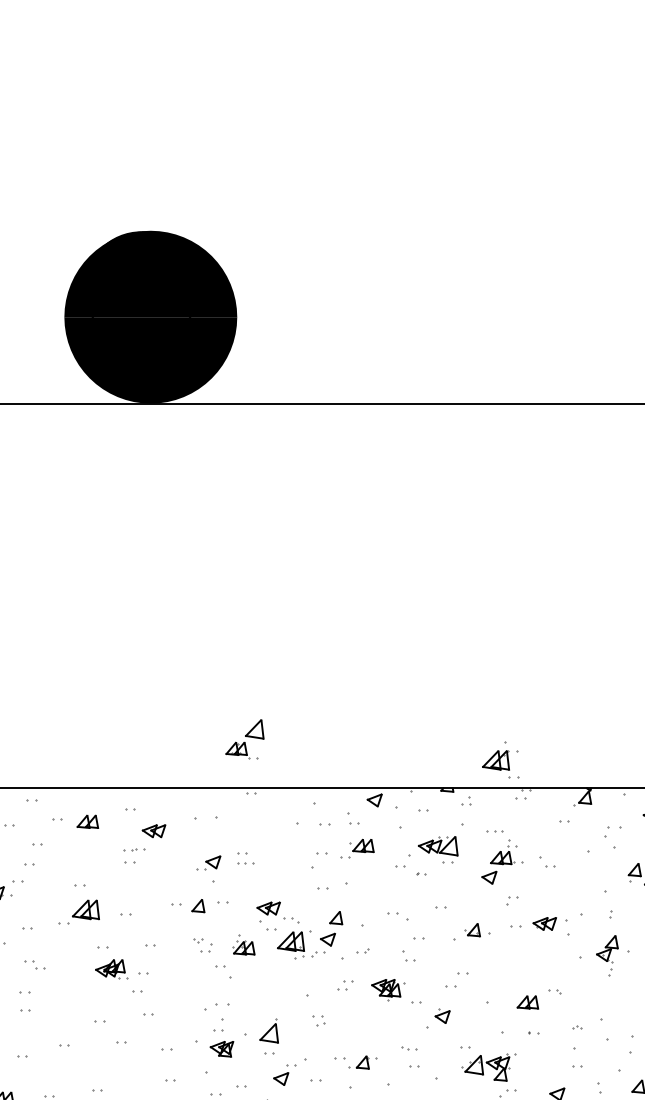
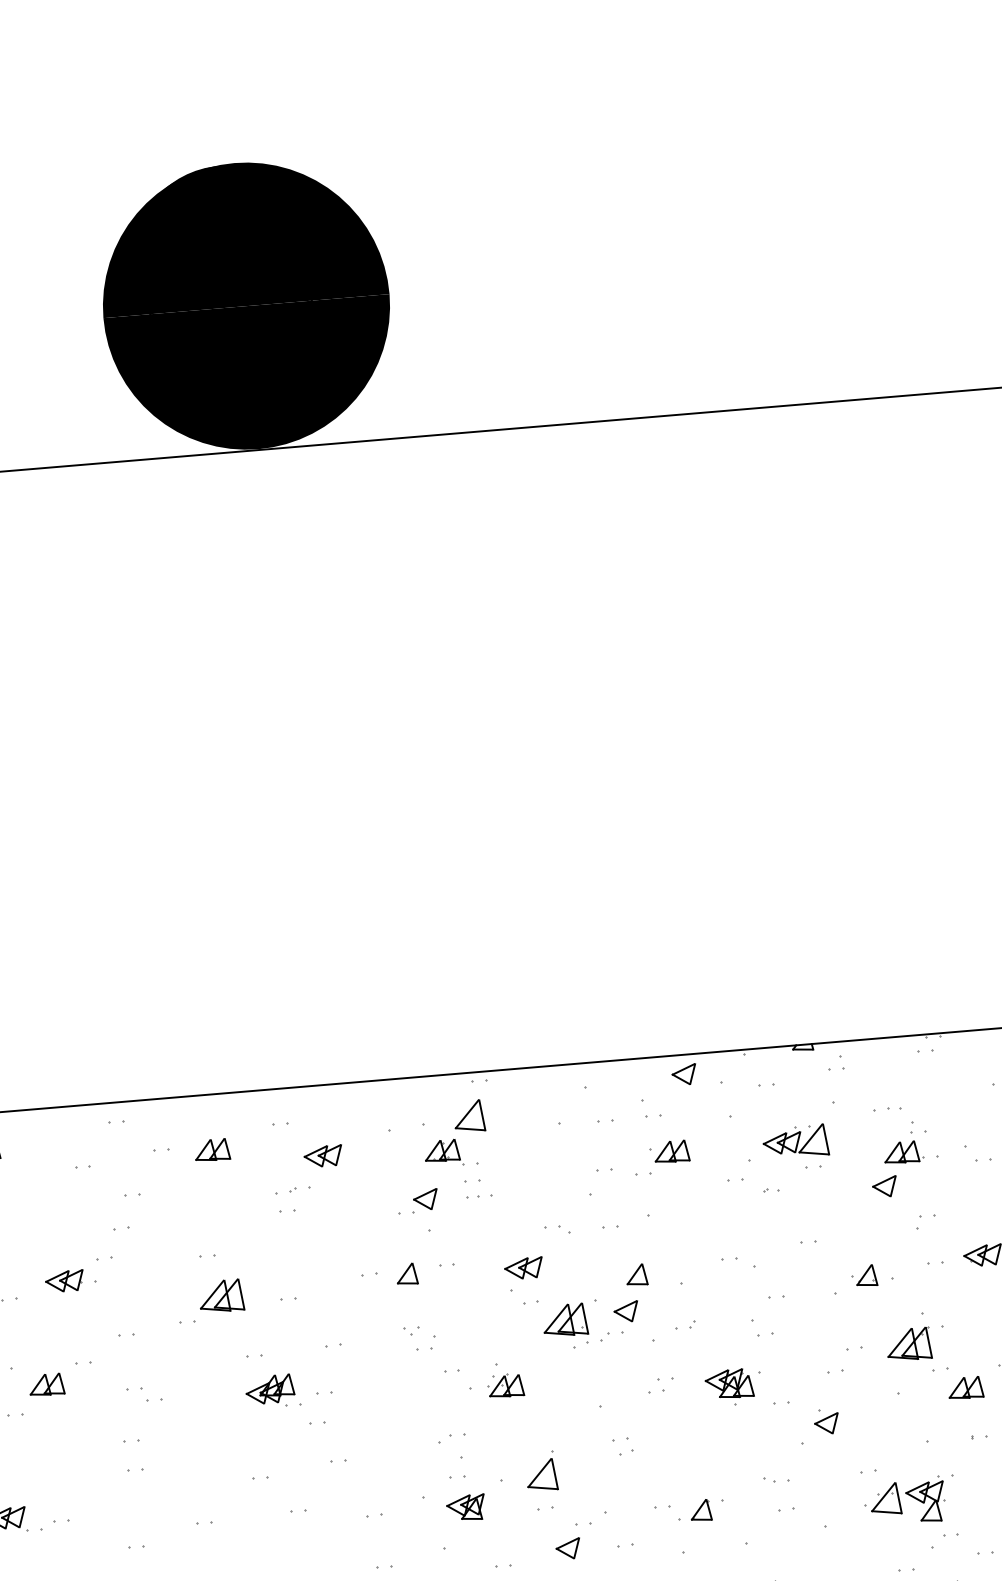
part: (244, 739) -> (453, 1134), moved
part: (500, 759) -> (916, 1342), moved
part: (291, 920) -> (558, 1230), moved
part: (243, 944) -> (504, 1380), moved
part: (217, 1006) -> (452, 1437), size x0.71

